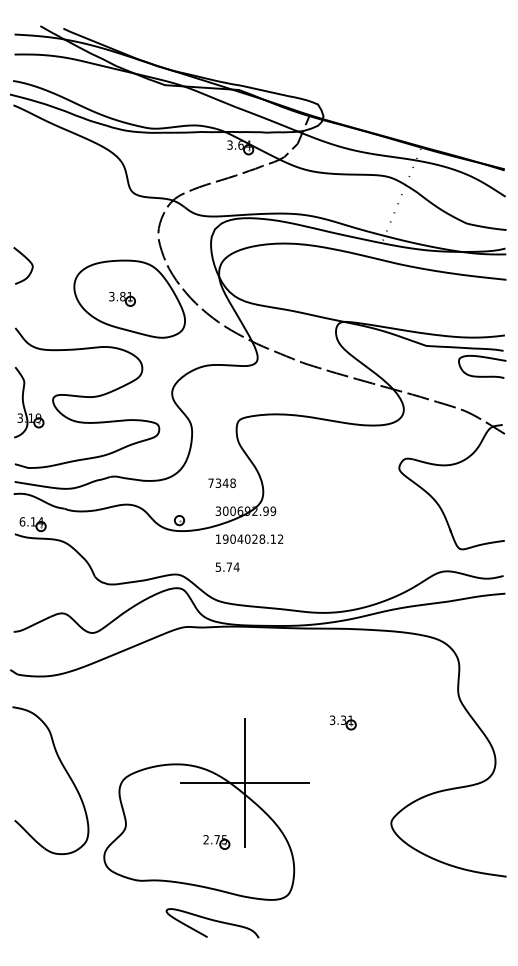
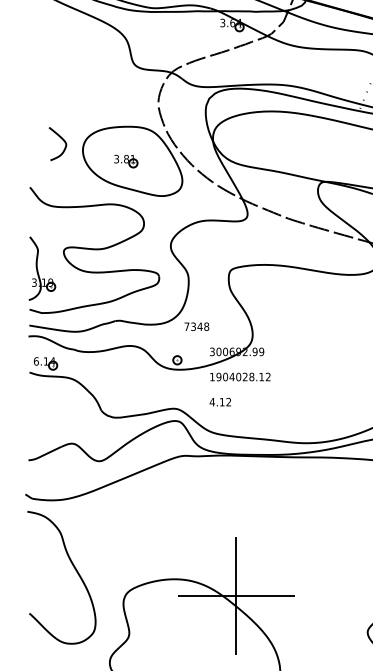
curve: (27, 260) -> (61, 139), moved
part: (29, 402) -> (42, 268), moved
text: (221, 482) -> (196, 326), moved
text: (227, 566) -> (220, 401), 5.74 -> 4.12
part: (343, 722) -> (324, 541), removed
part: (64, 770) -> (74, 568), moved
part: (216, 842) -> (210, 649), removed

